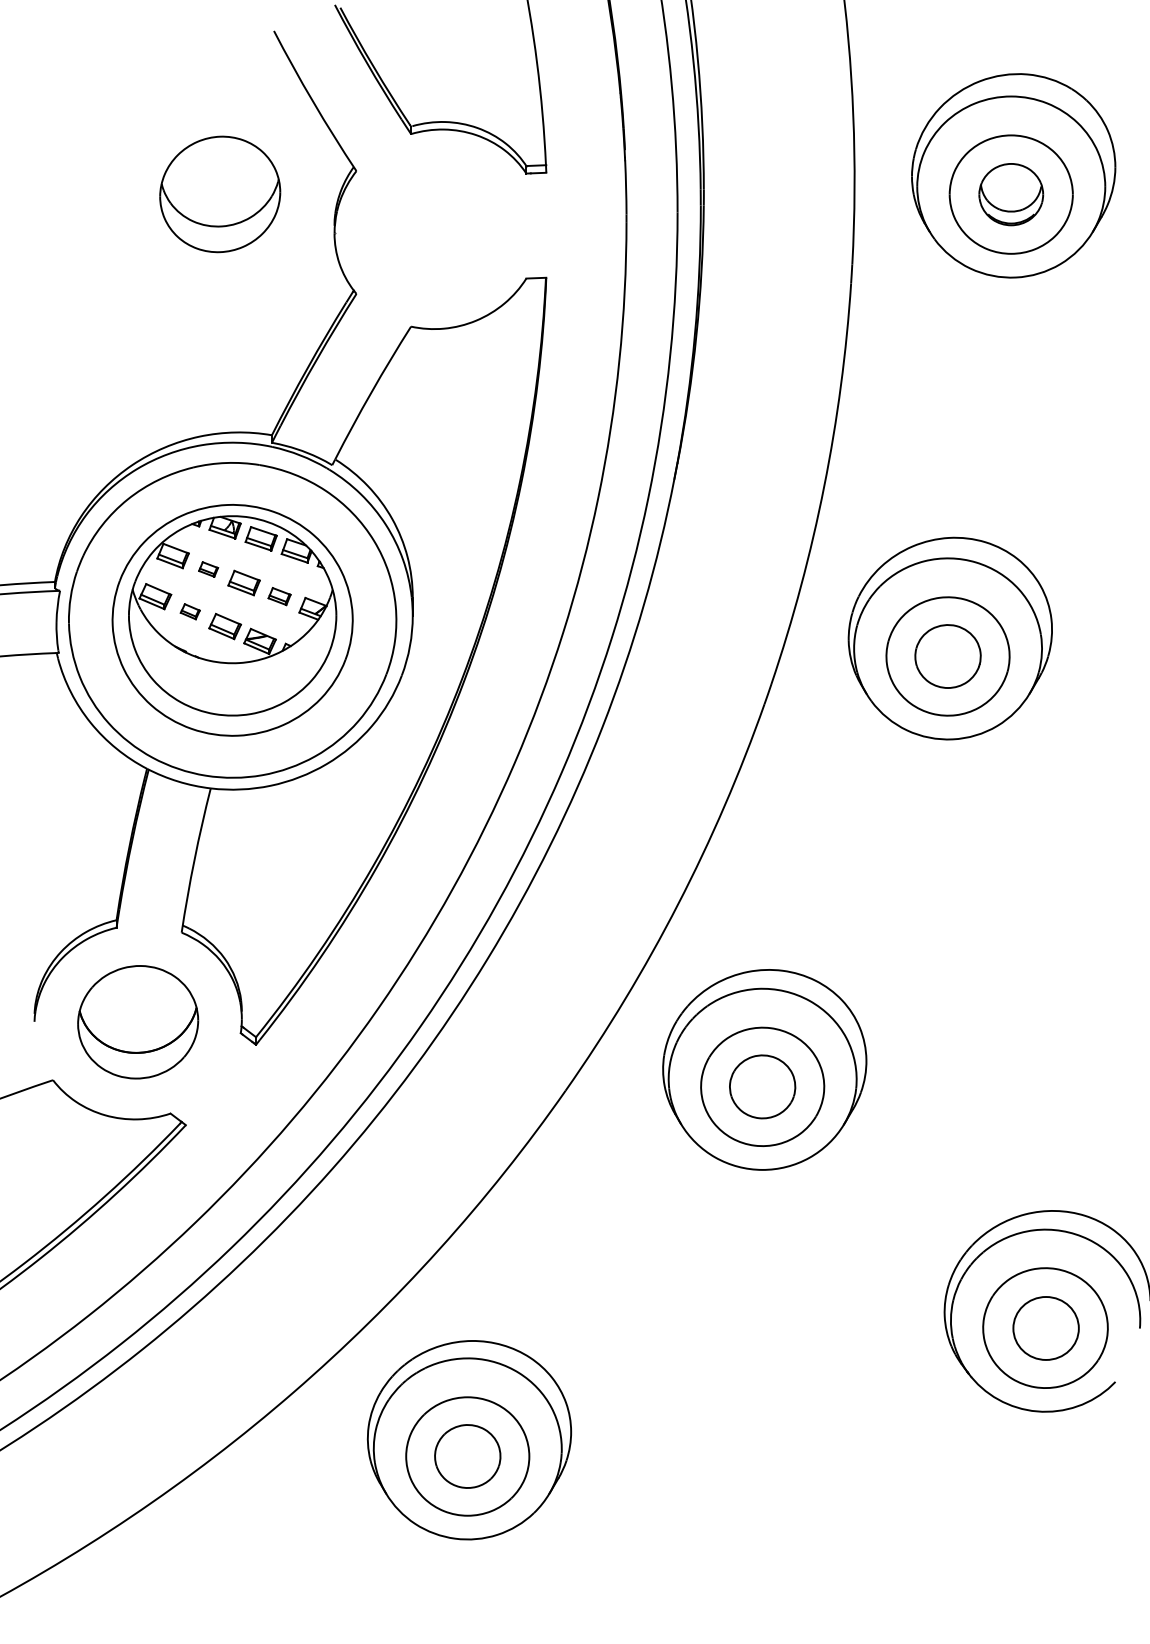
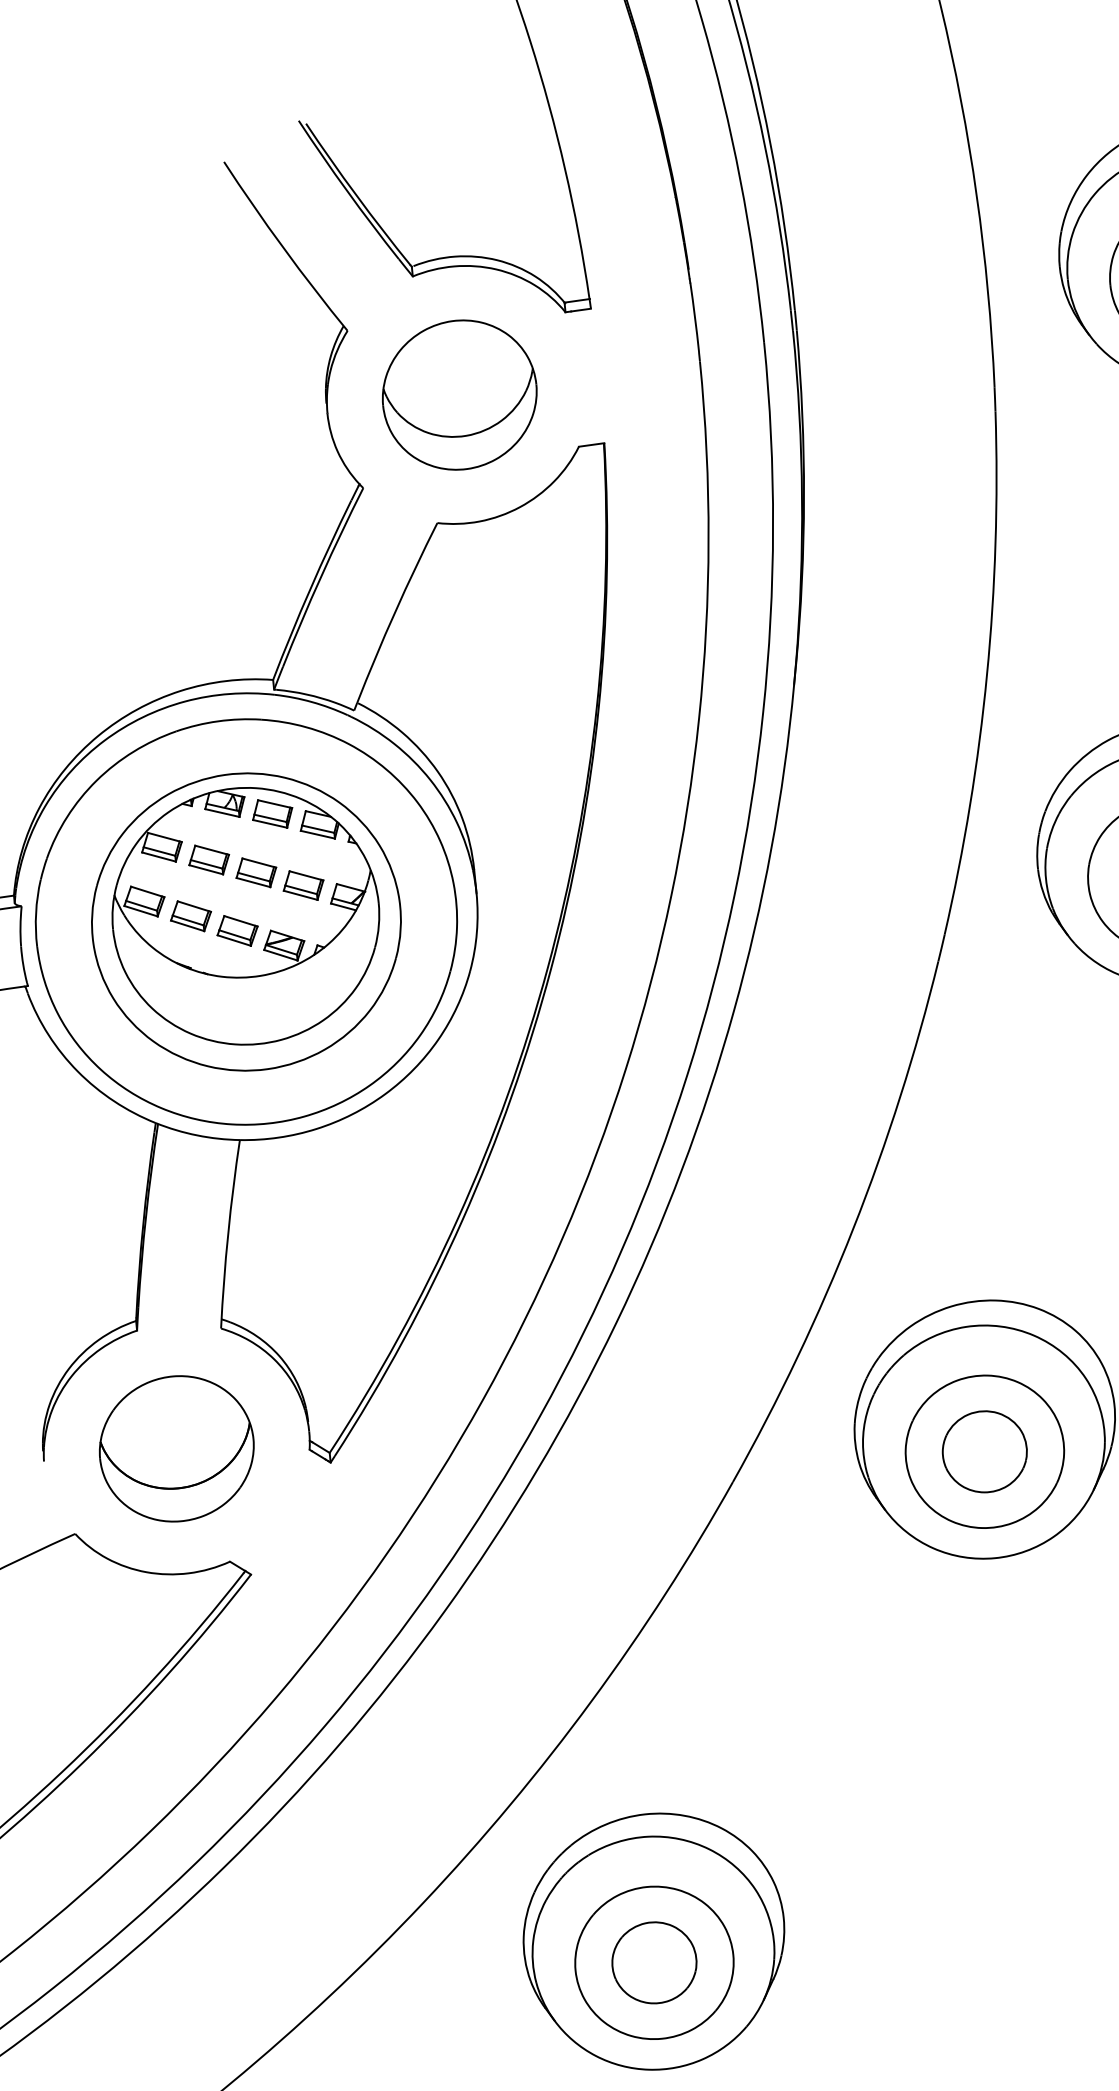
part: (220, 194) -> (460, 395), moved
part: (208, 569) -> (209, 859), size x1.67
part: (279, 596) -> (303, 885), size x1.43
part: (190, 611) -> (191, 916), size x1.67

